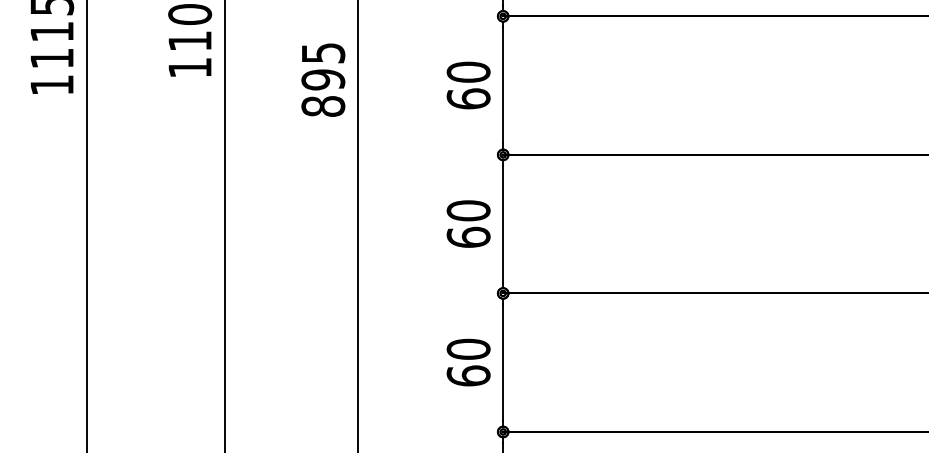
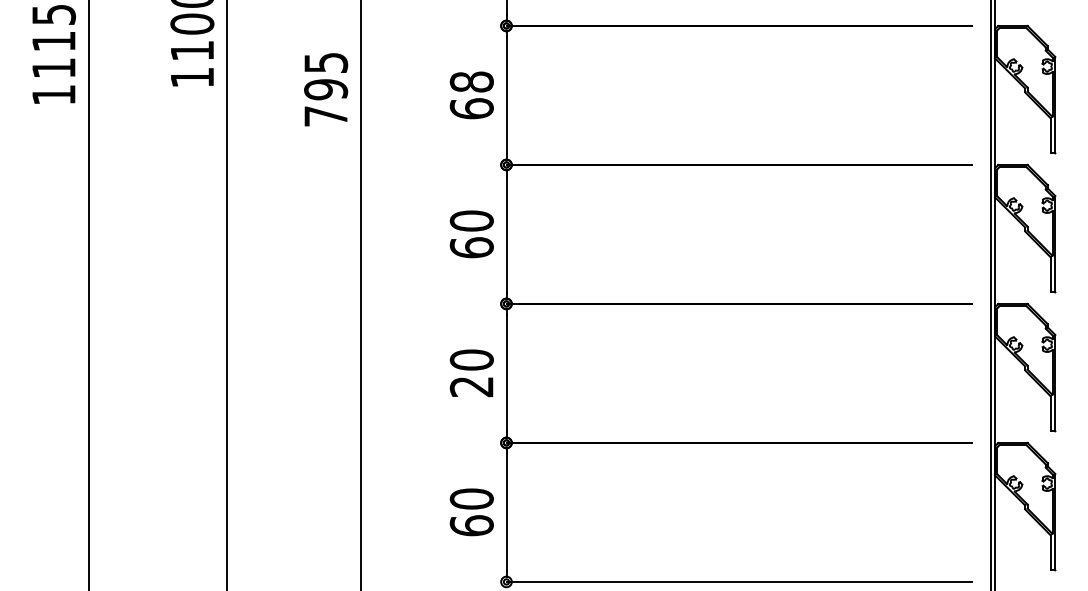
text: (468, 71) -> (471, 81), 60 -> 68
text: (323, 106) -> (326, 116), 895 -> 795
text: (468, 375) -> (471, 386), 60 -> 20

